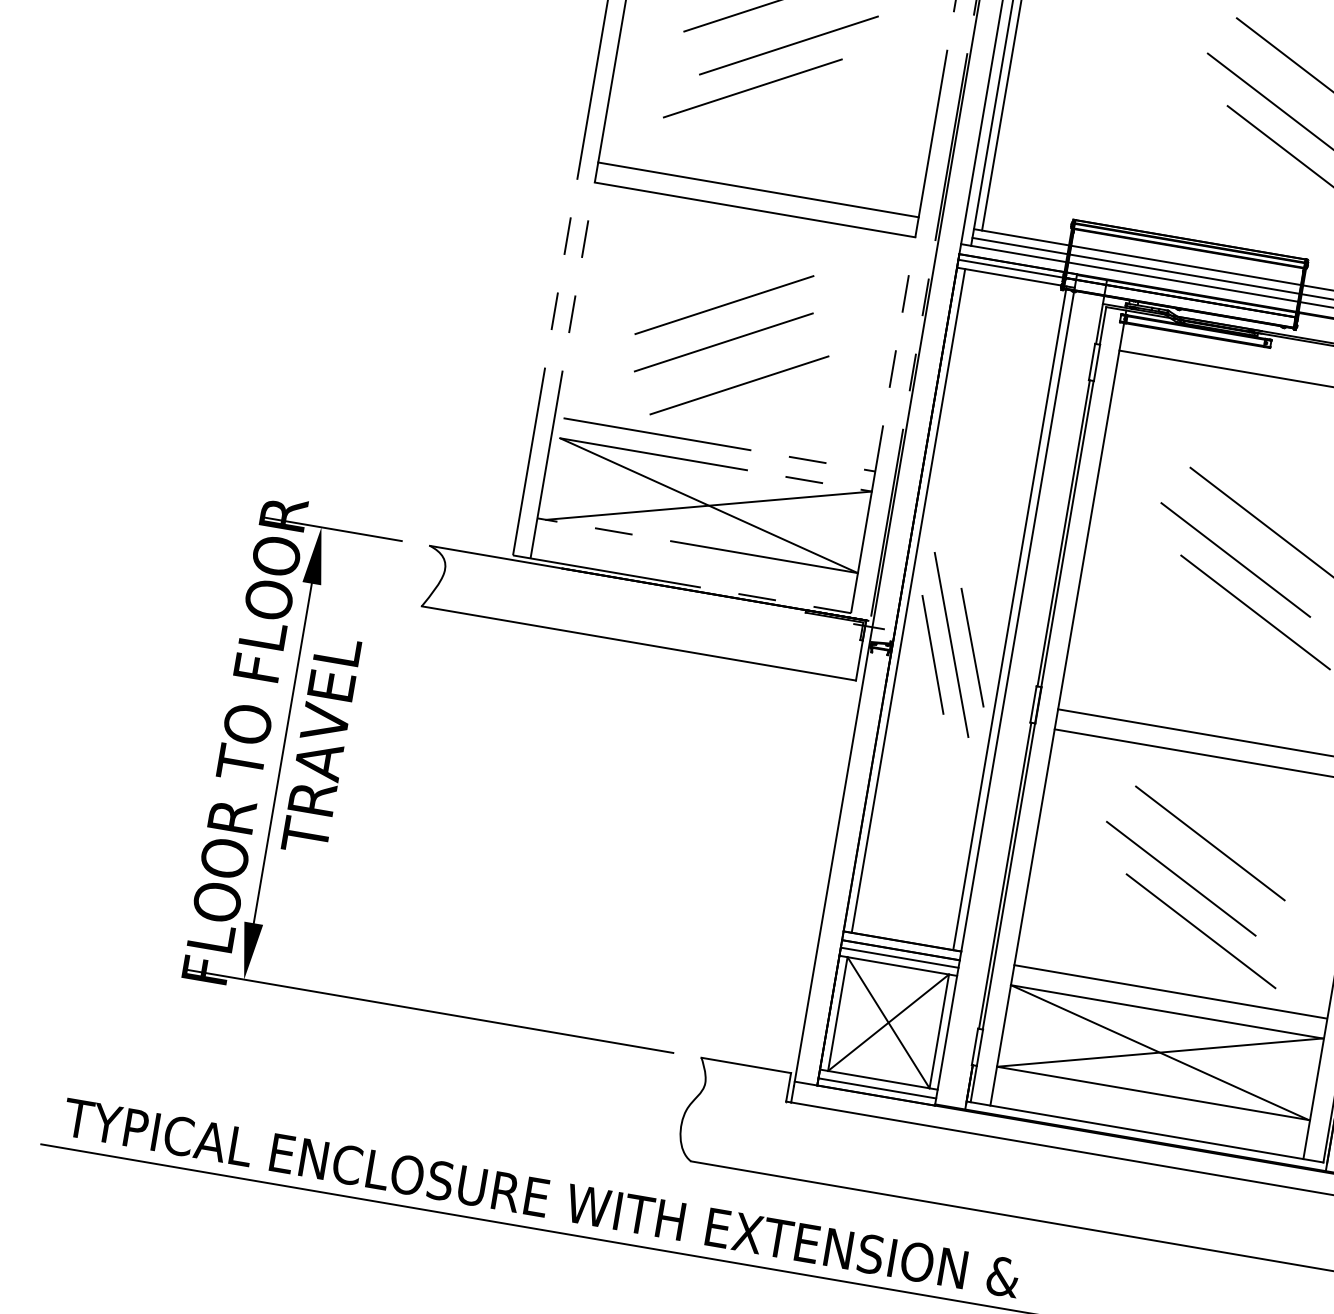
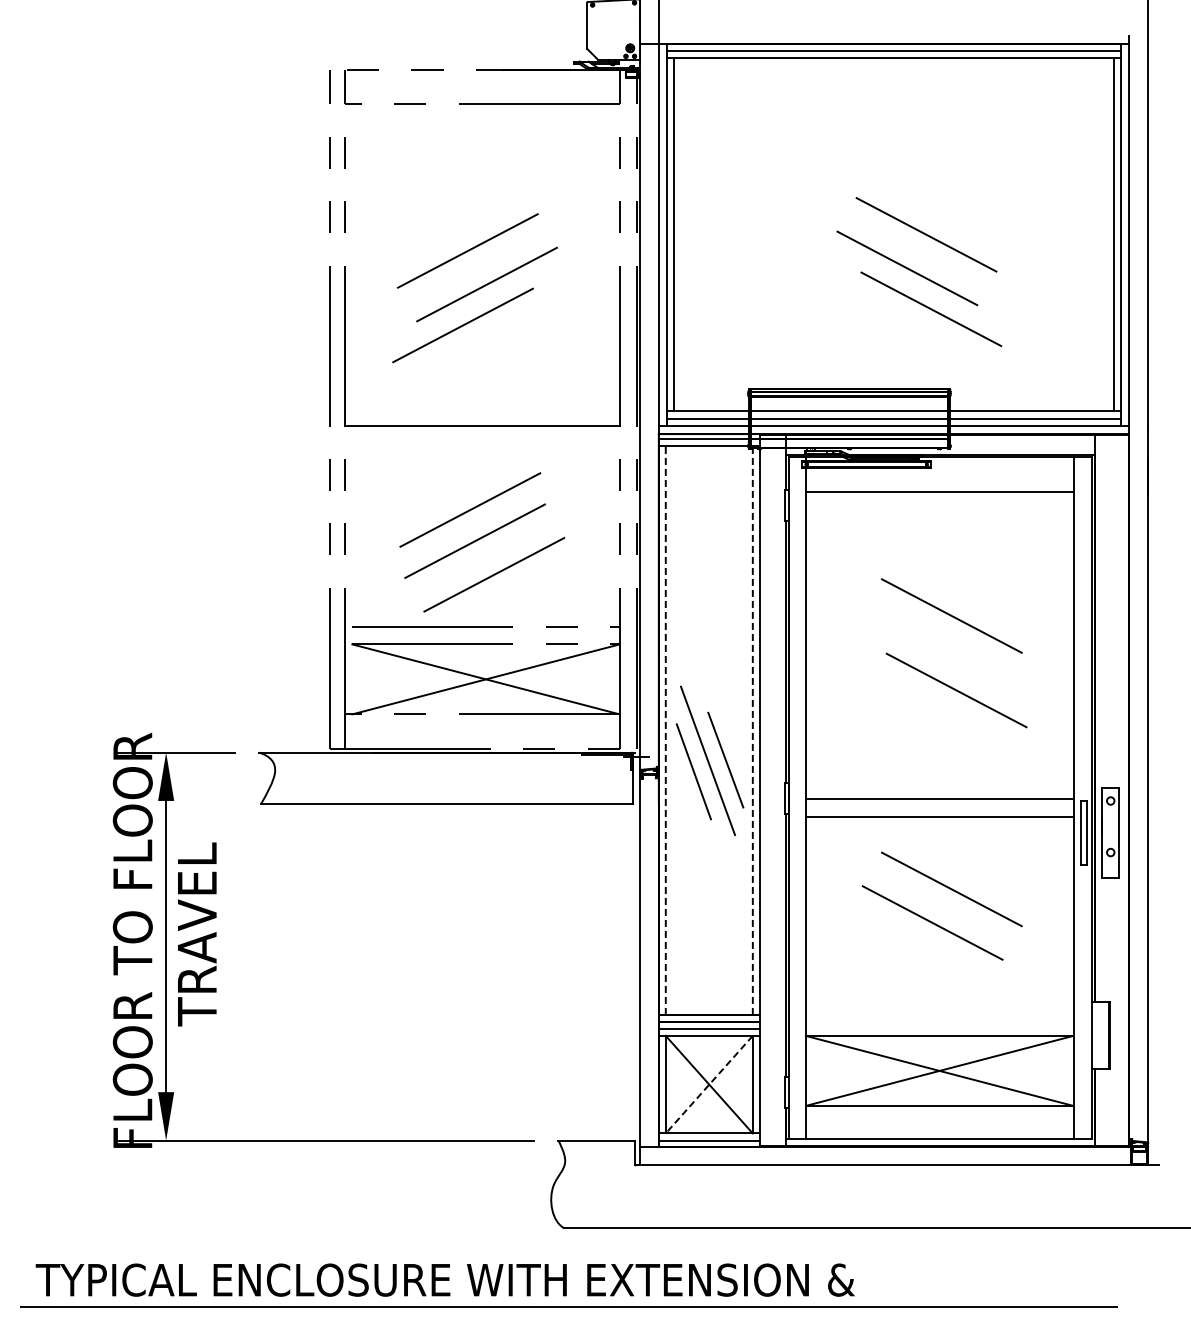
line: (757, 190) -> (481, 409), removed
line: (1235, 559) -> (932, 649), removed
line: (908, 601) -> (665, 730), solid -> dashed
line: (1009, 618) -> (752, 730), solid -> dashed
line: (1200, 930) -> (956, 963), removed
line: (1170, 991) -> (939, 1018), removed
line: (887, 1023) -> (708, 1085), solid -> dashed

